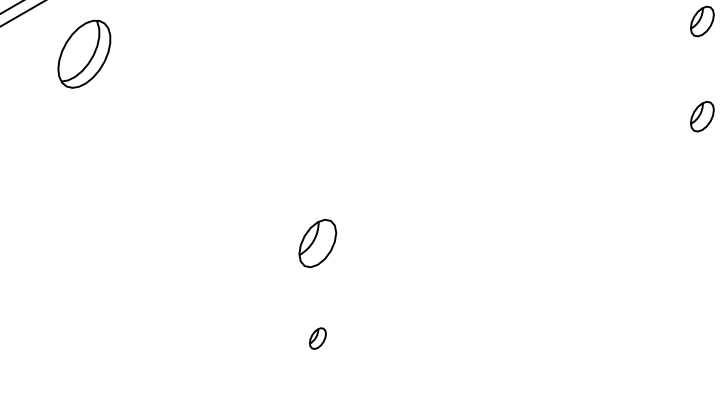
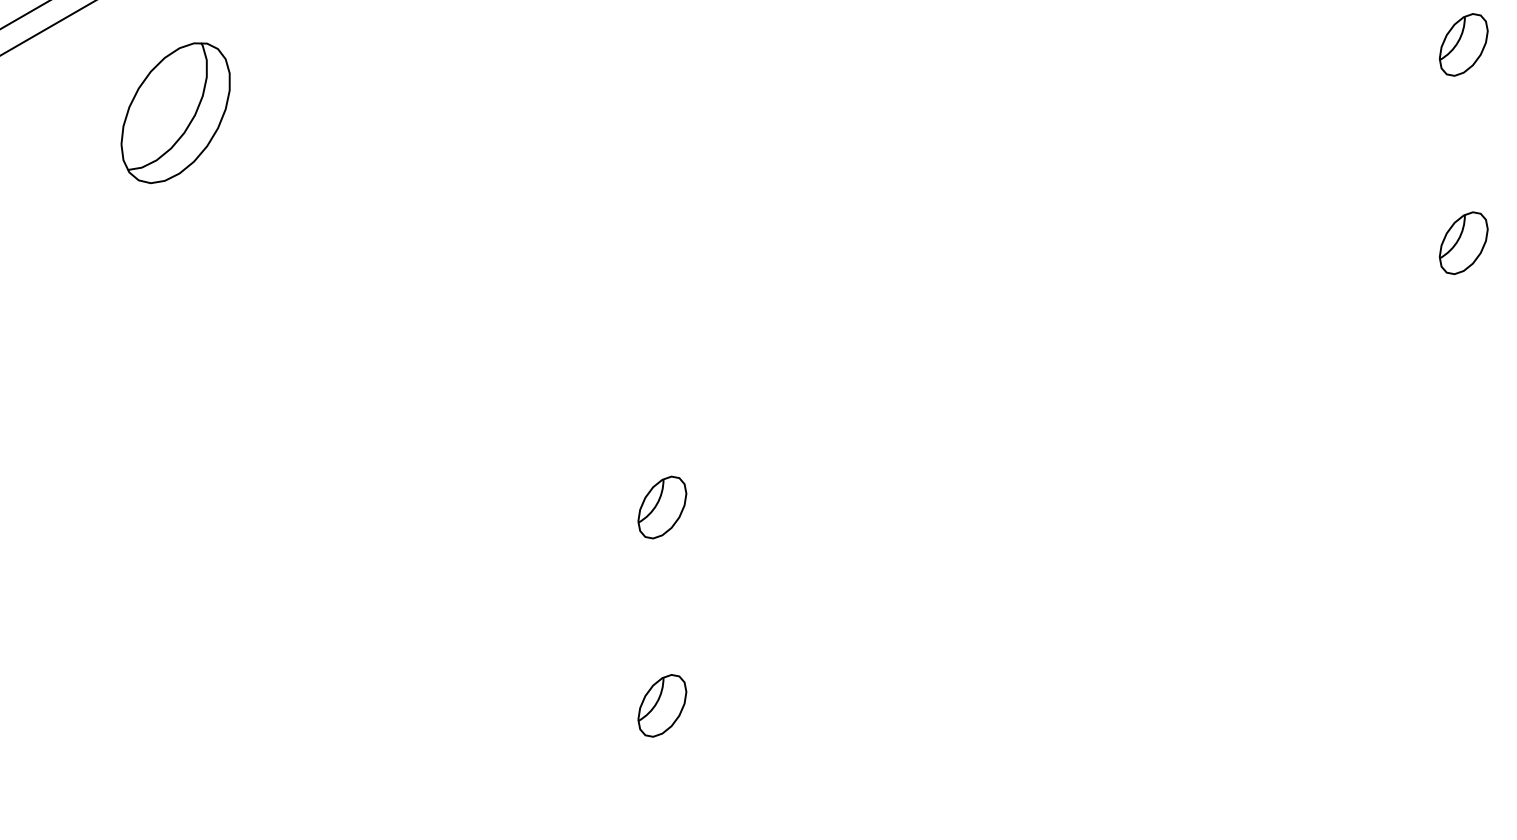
part: (317, 243) -> (661, 507), size x0.62
part: (317, 338) -> (661, 705), size x1.43

